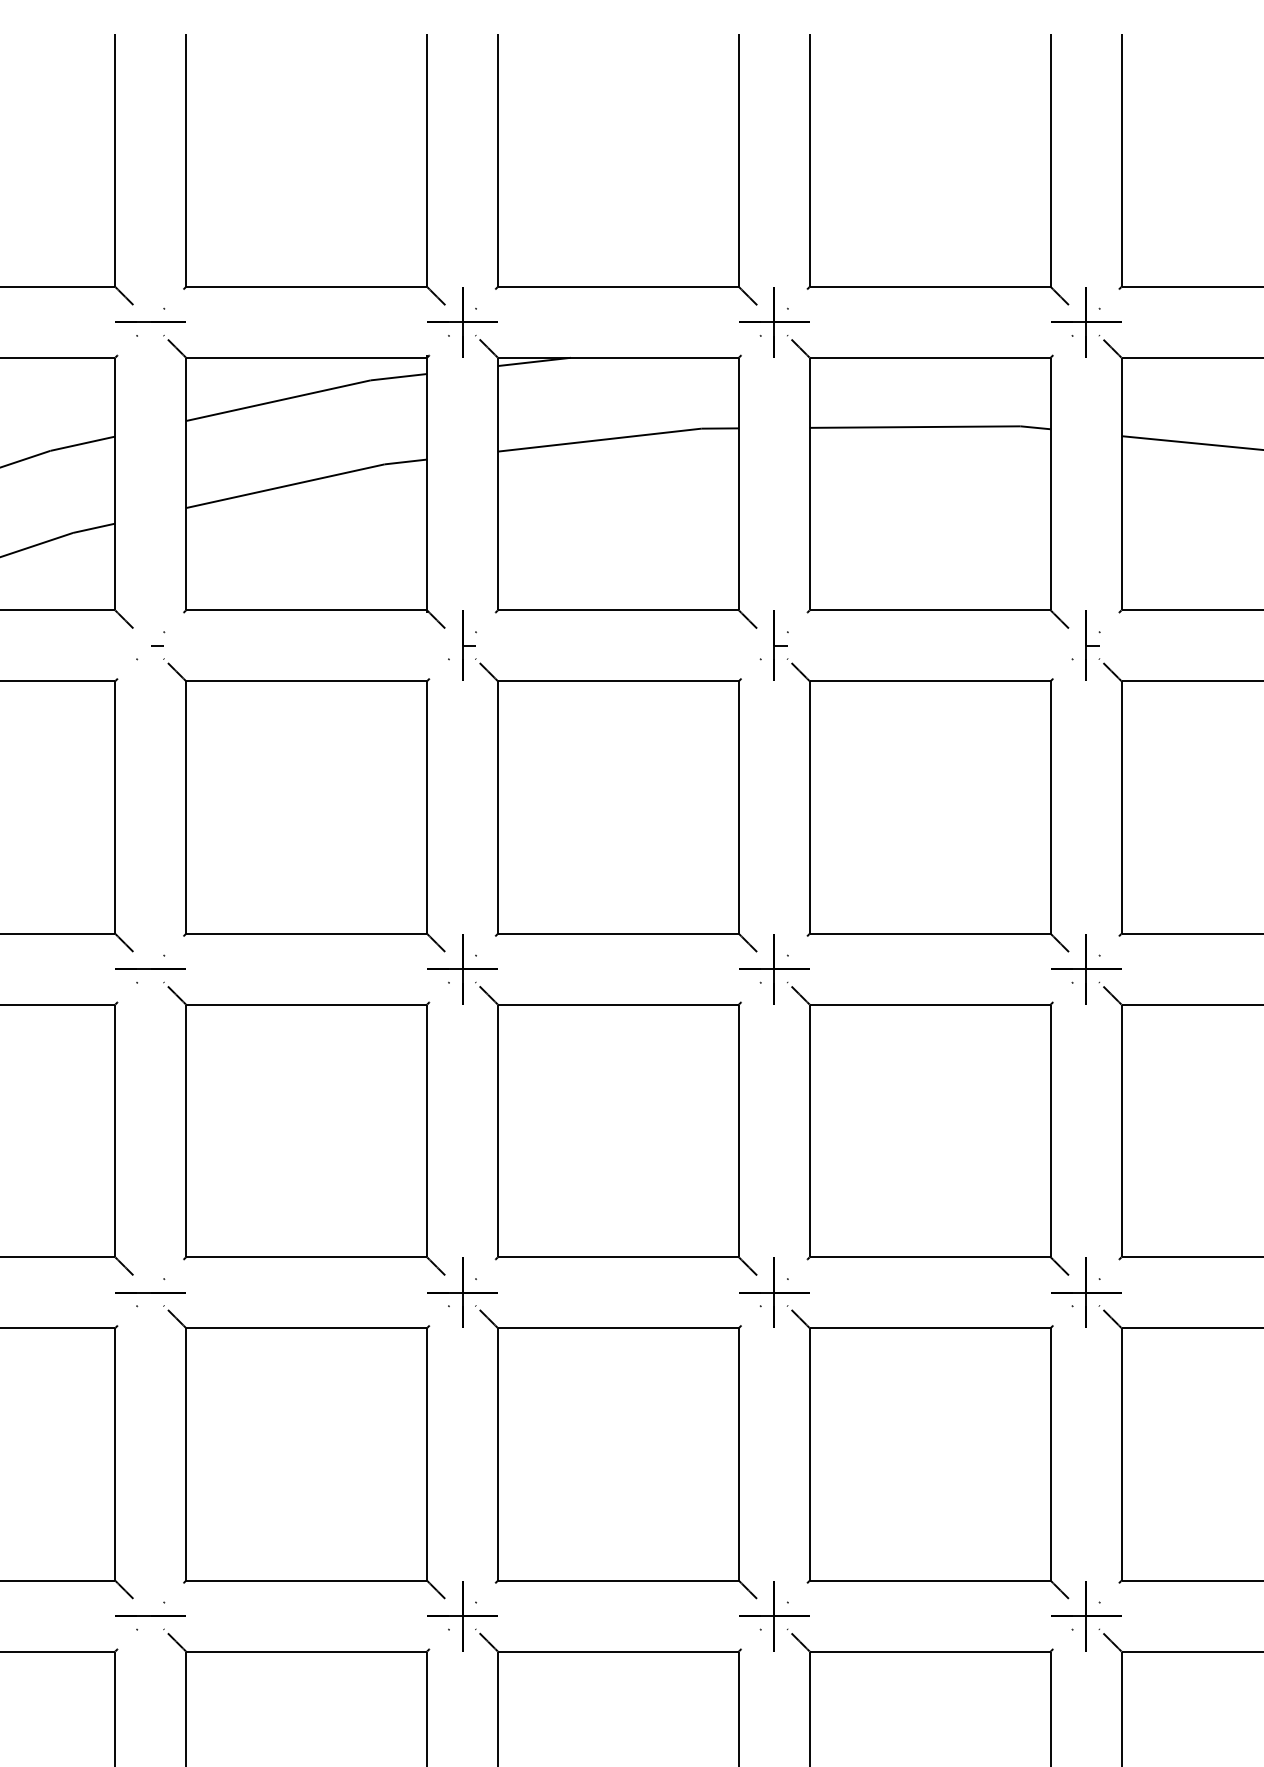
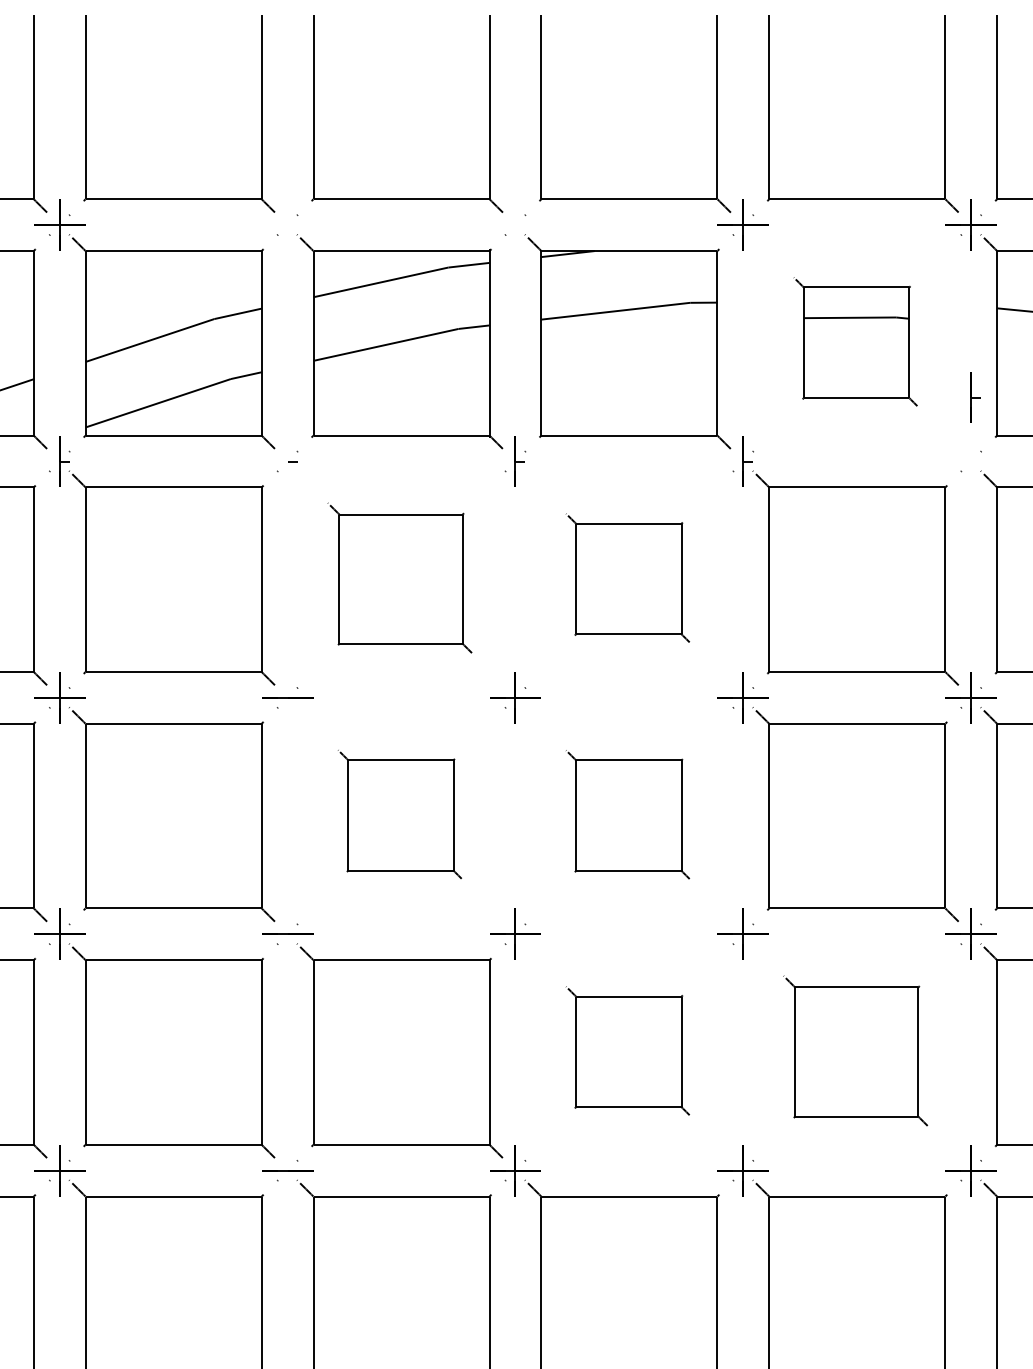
line: (150, 321) -> (287, 224), removed
part: (462, 321) -> (515, 224), removed
part: (927, 481) -> (855, 341), size x0.6
part: (1091, 645) -> (975, 397), moved
part: (303, 804) -> (399, 577), size x0.7
part: (615, 804) -> (627, 577), size x0.6
part: (303, 1128) -> (399, 814), size x0.6
part: (615, 1128) -> (627, 814), size x0.6
part: (615, 1451) -> (627, 1050), size x0.6
part: (927, 1451) -> (855, 1050), size x0.7

